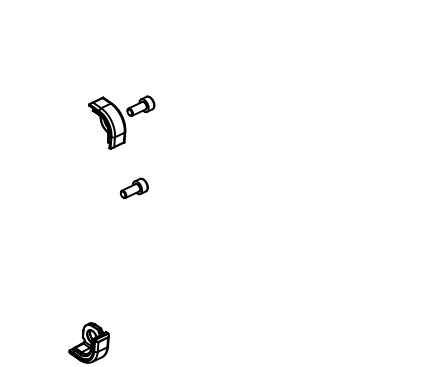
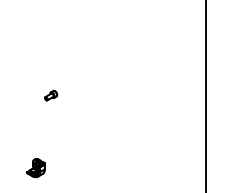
part: (121, 121) -> (42, 65), removed

